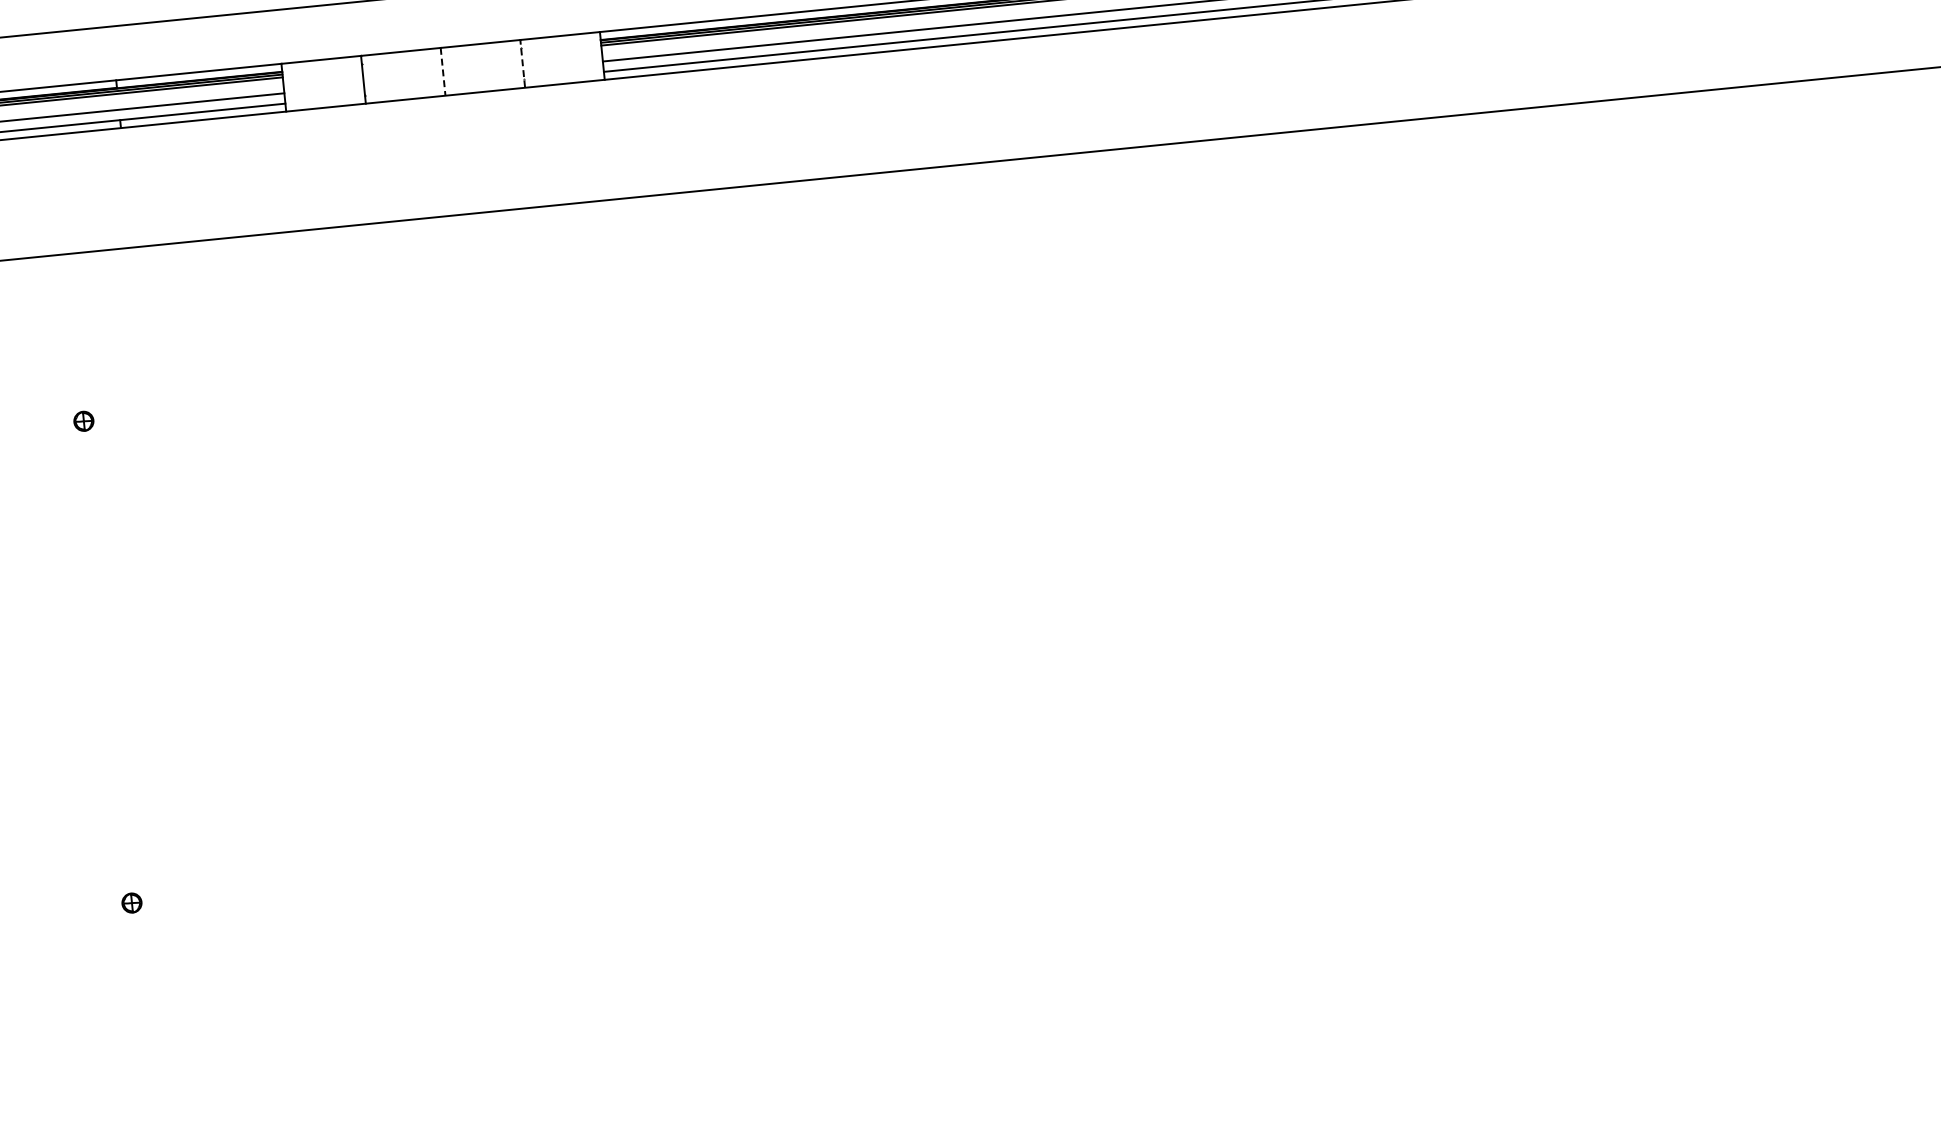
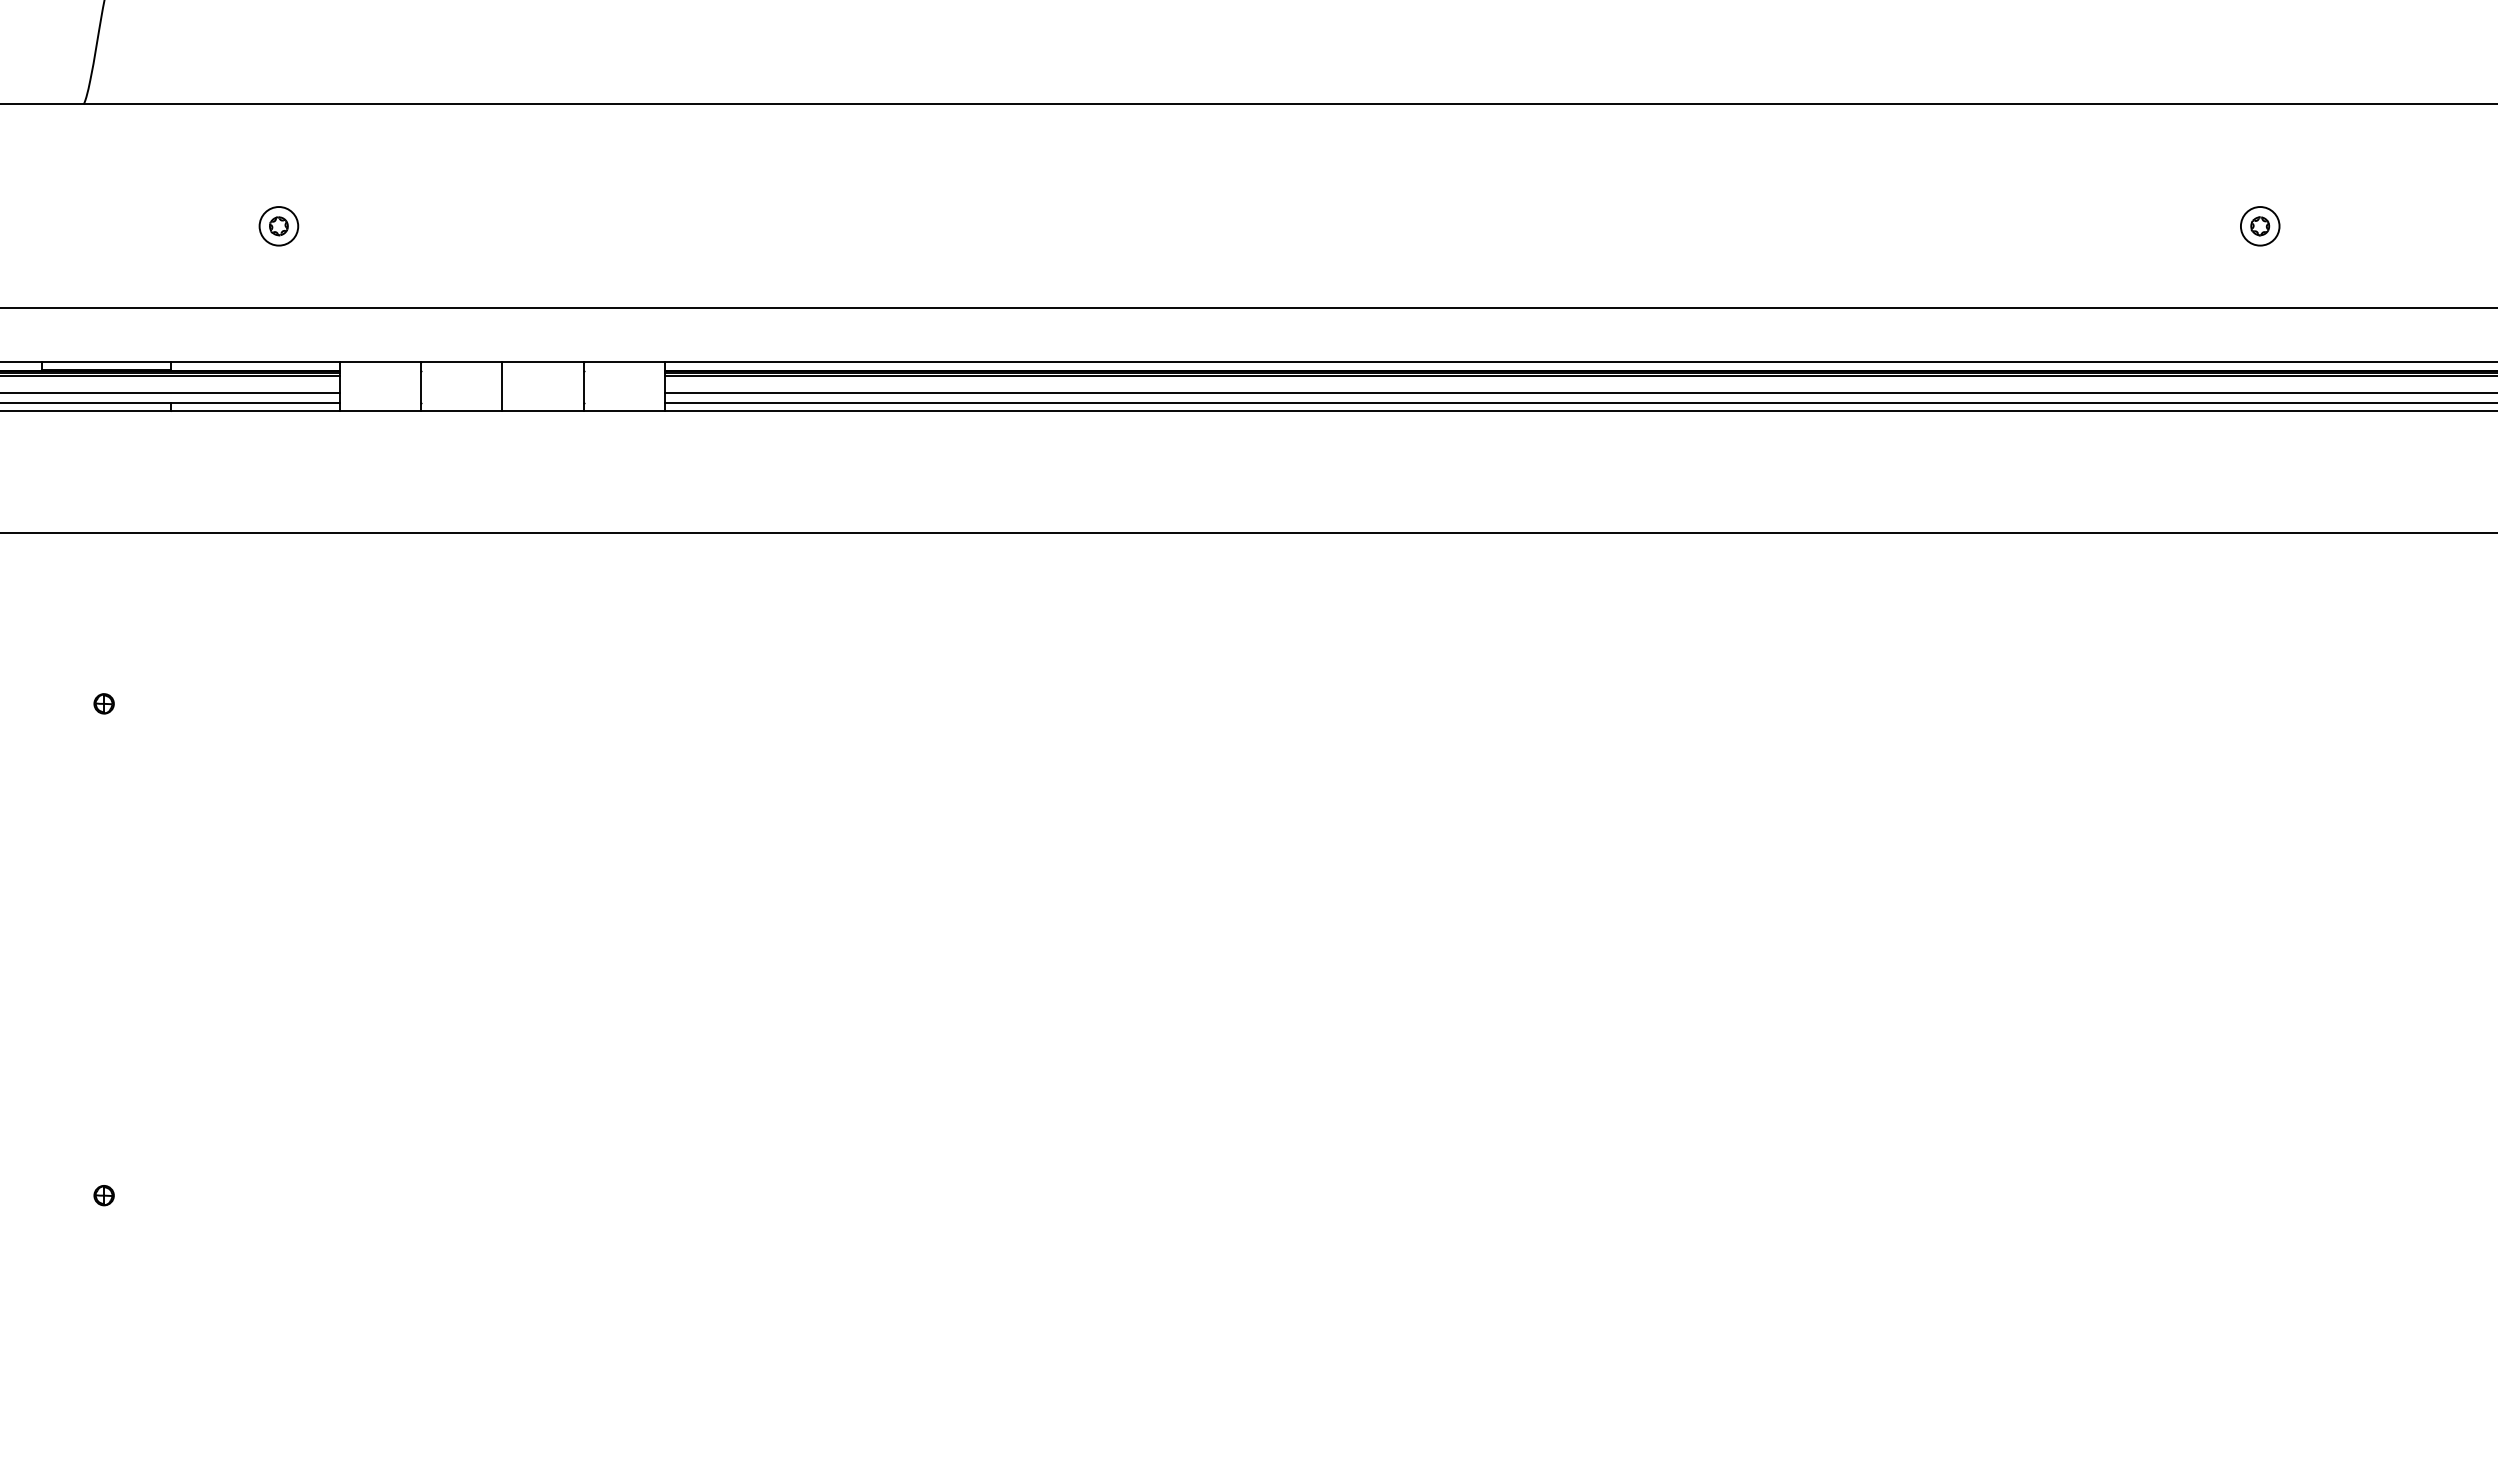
line: (522, 63) -> (583, 386), dashed -> solid
line: (443, 72) -> (502, 387), dashed -> solid

